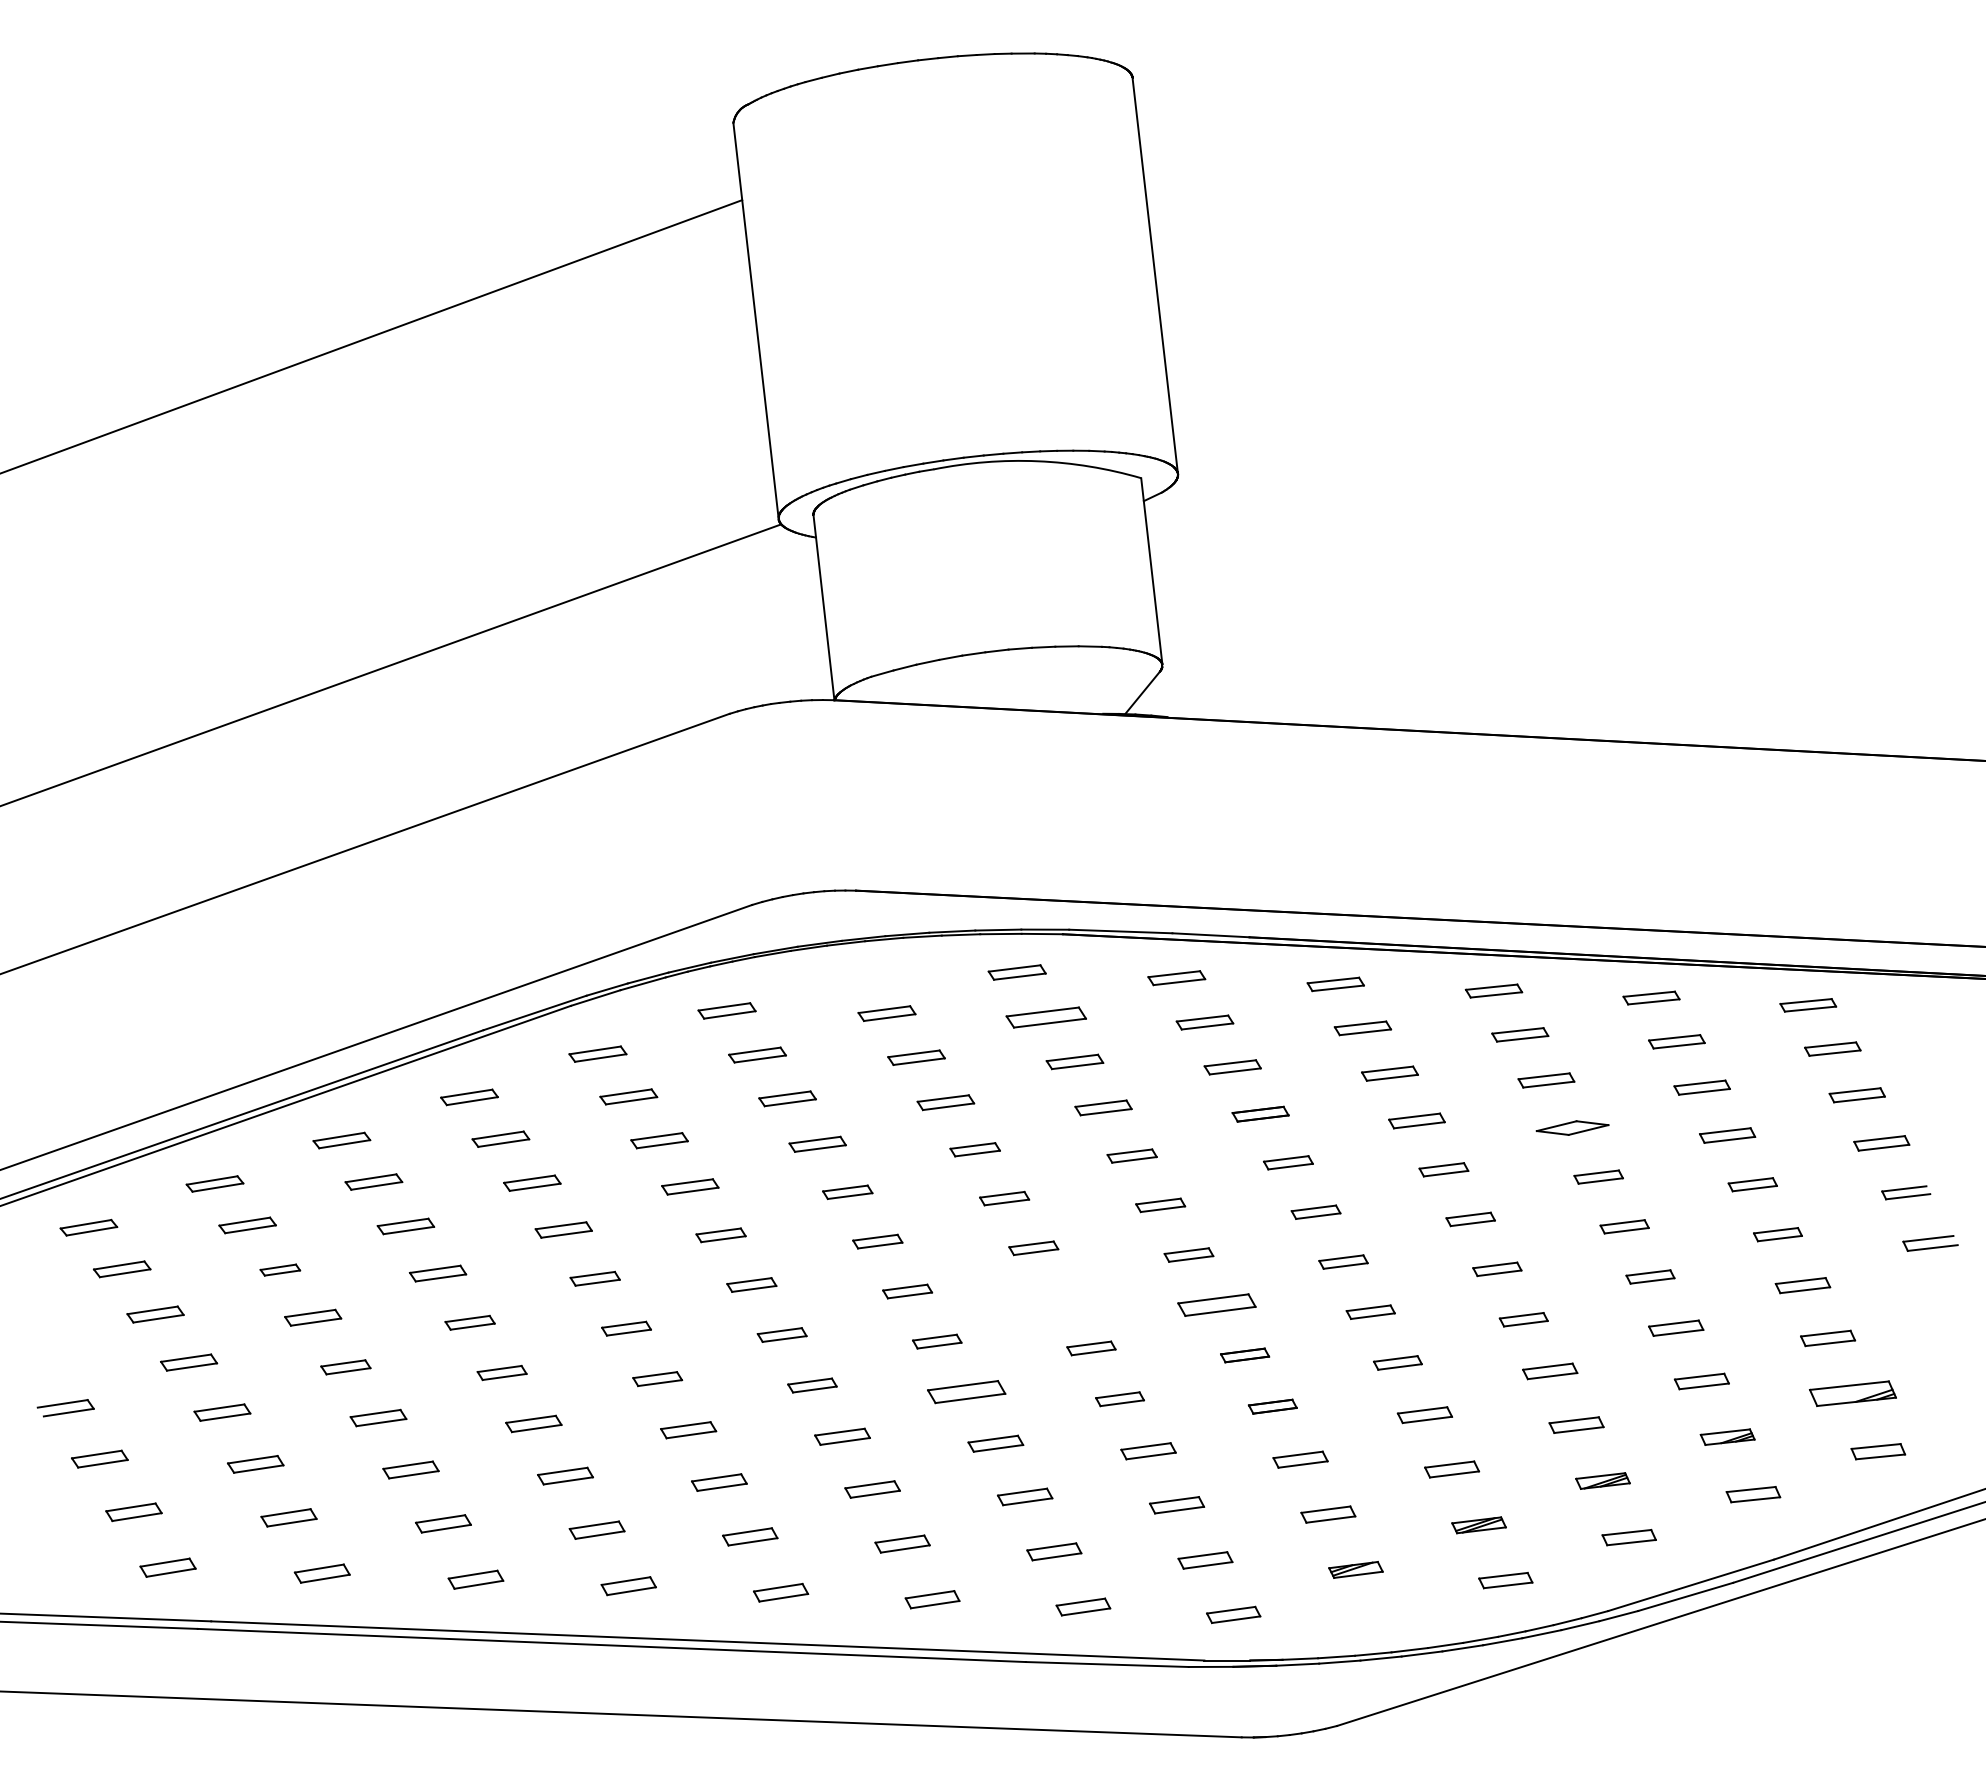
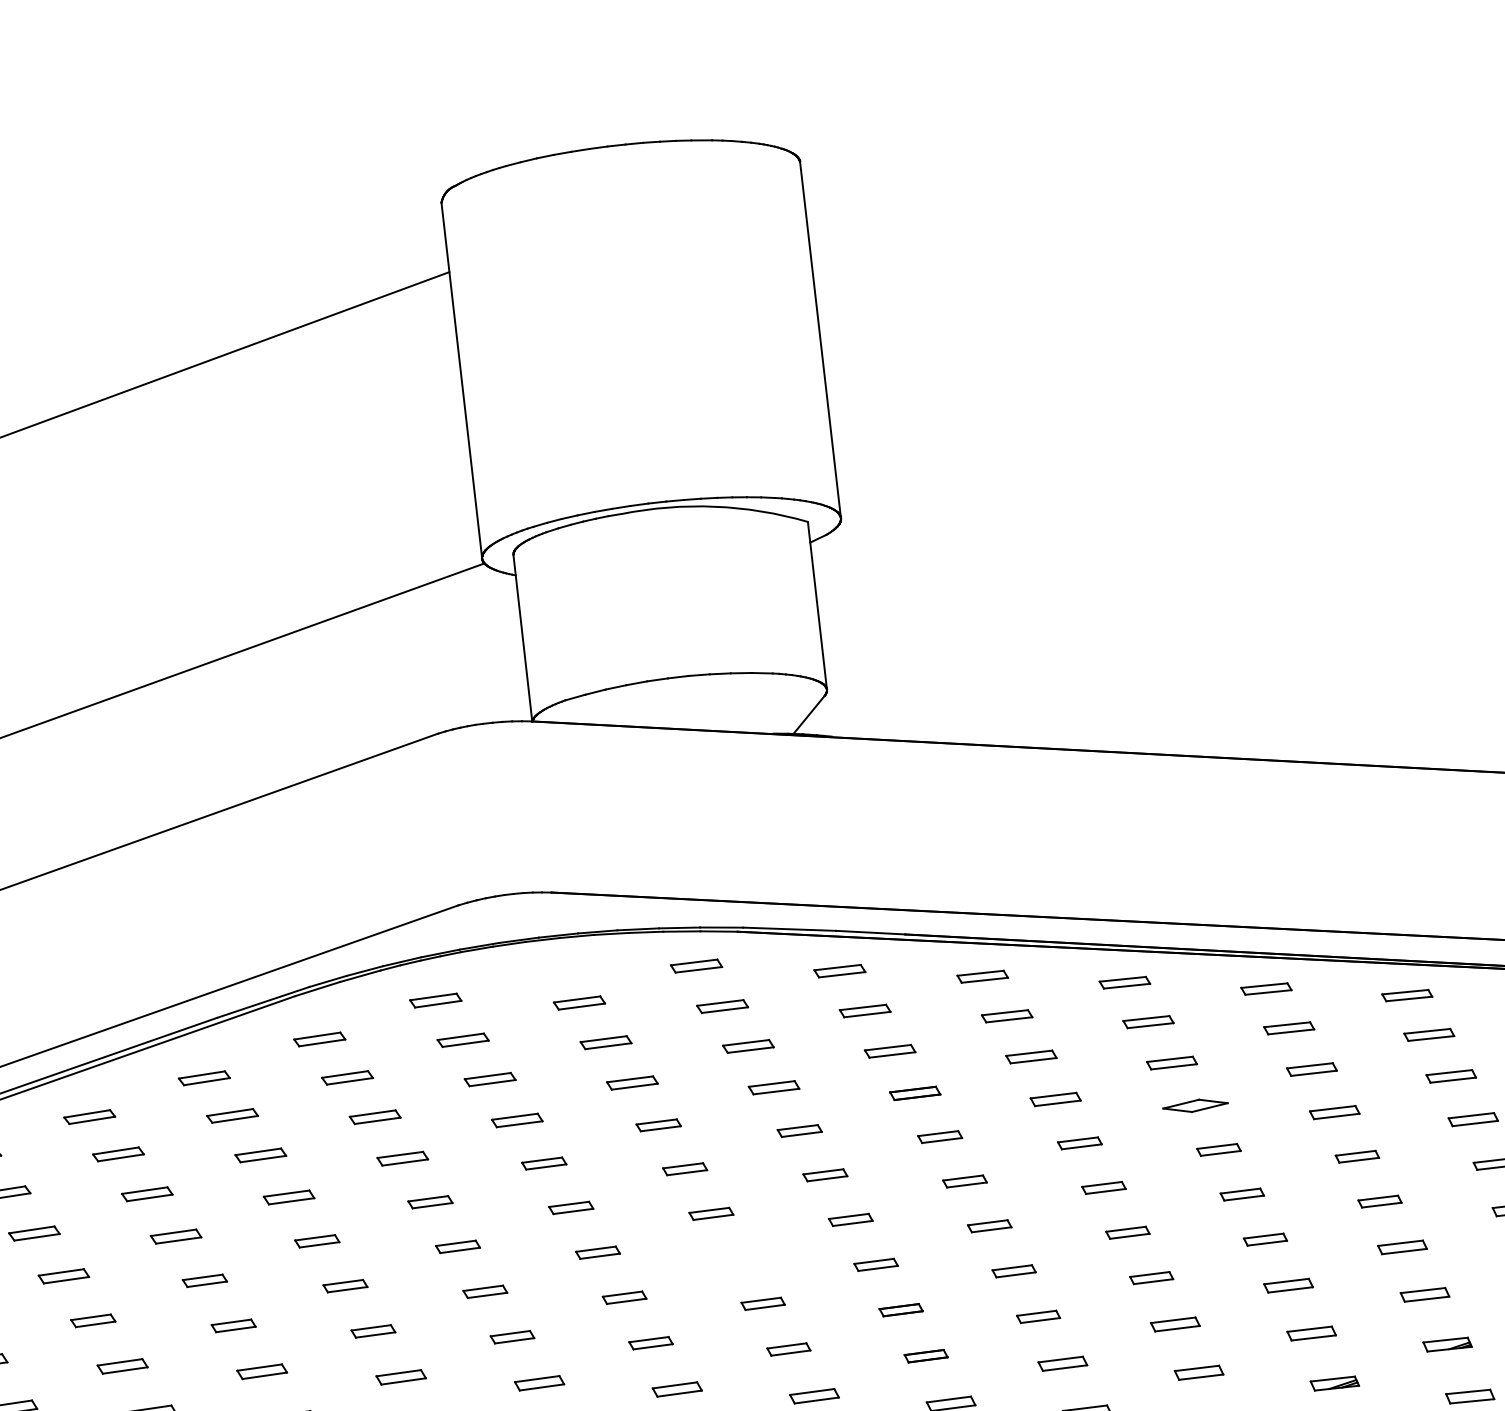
part: (1045, 1017) -> (721, 1006), size x0.71
part: (280, 1269) -> (34, 1232), size x1.43
part: (1217, 1304) -> (876, 1264), size x0.62
part: (966, 1392) -> (650, 1343), size x0.62
part: (1853, 1393) -> (1447, 1344), size x0.62

